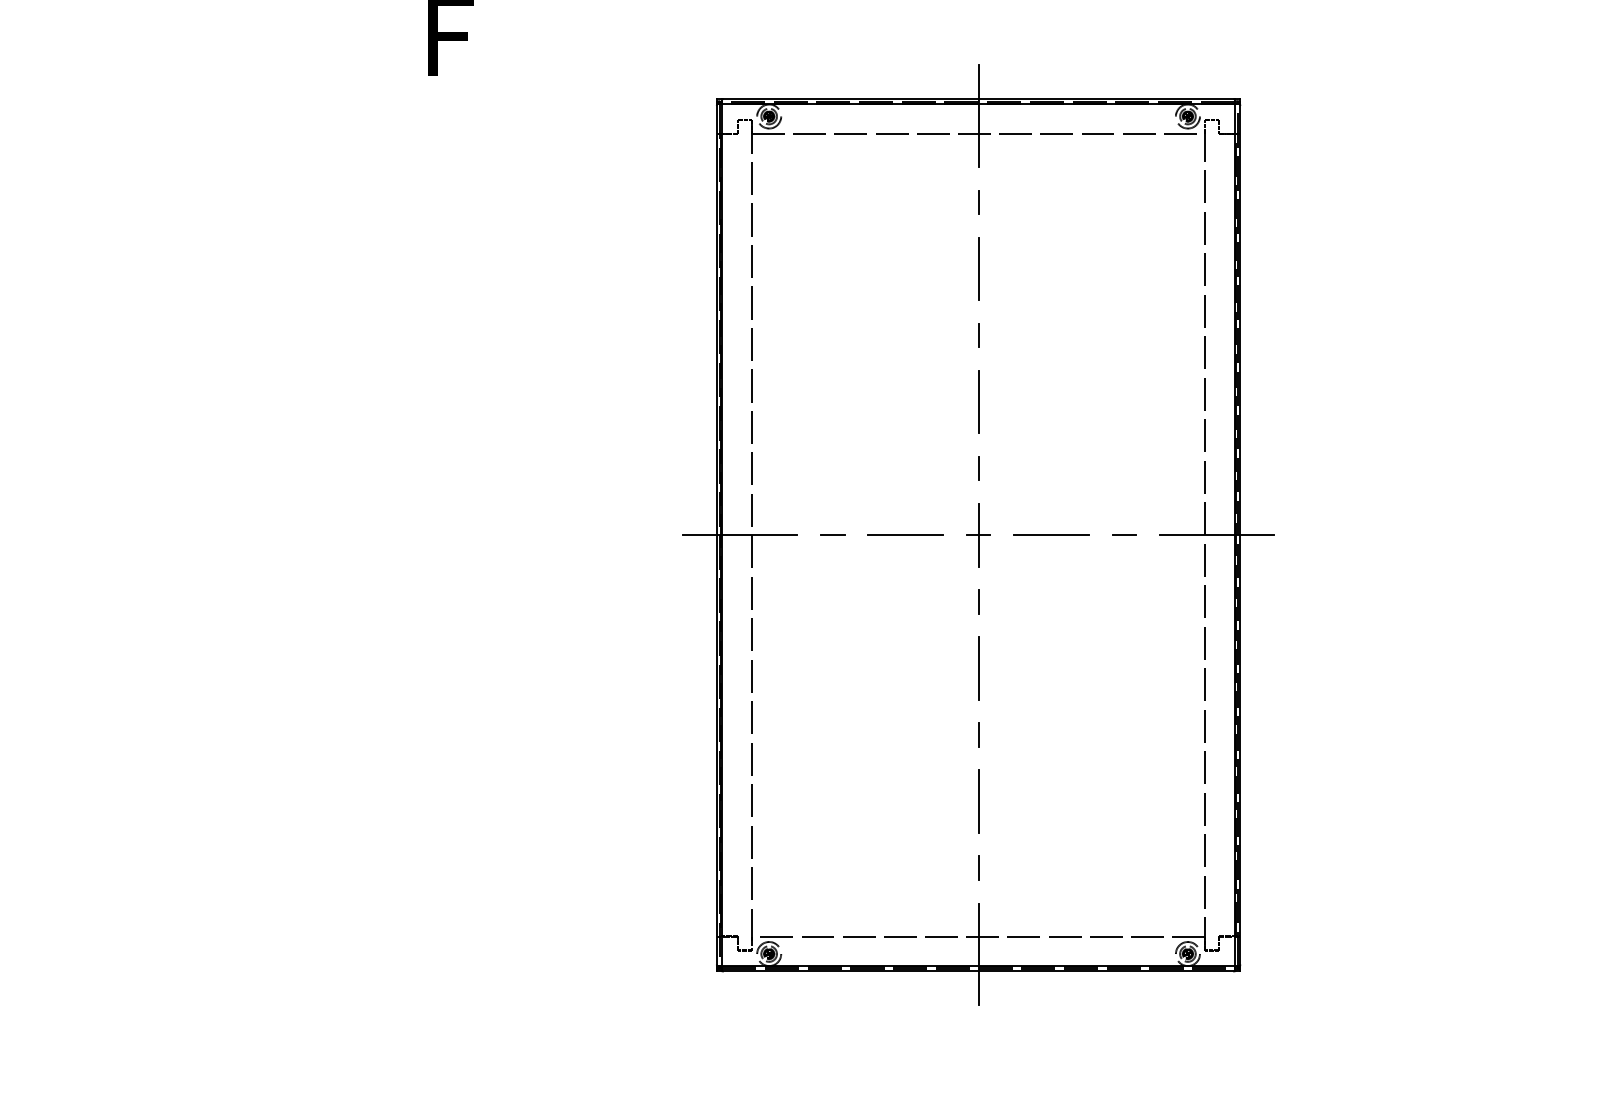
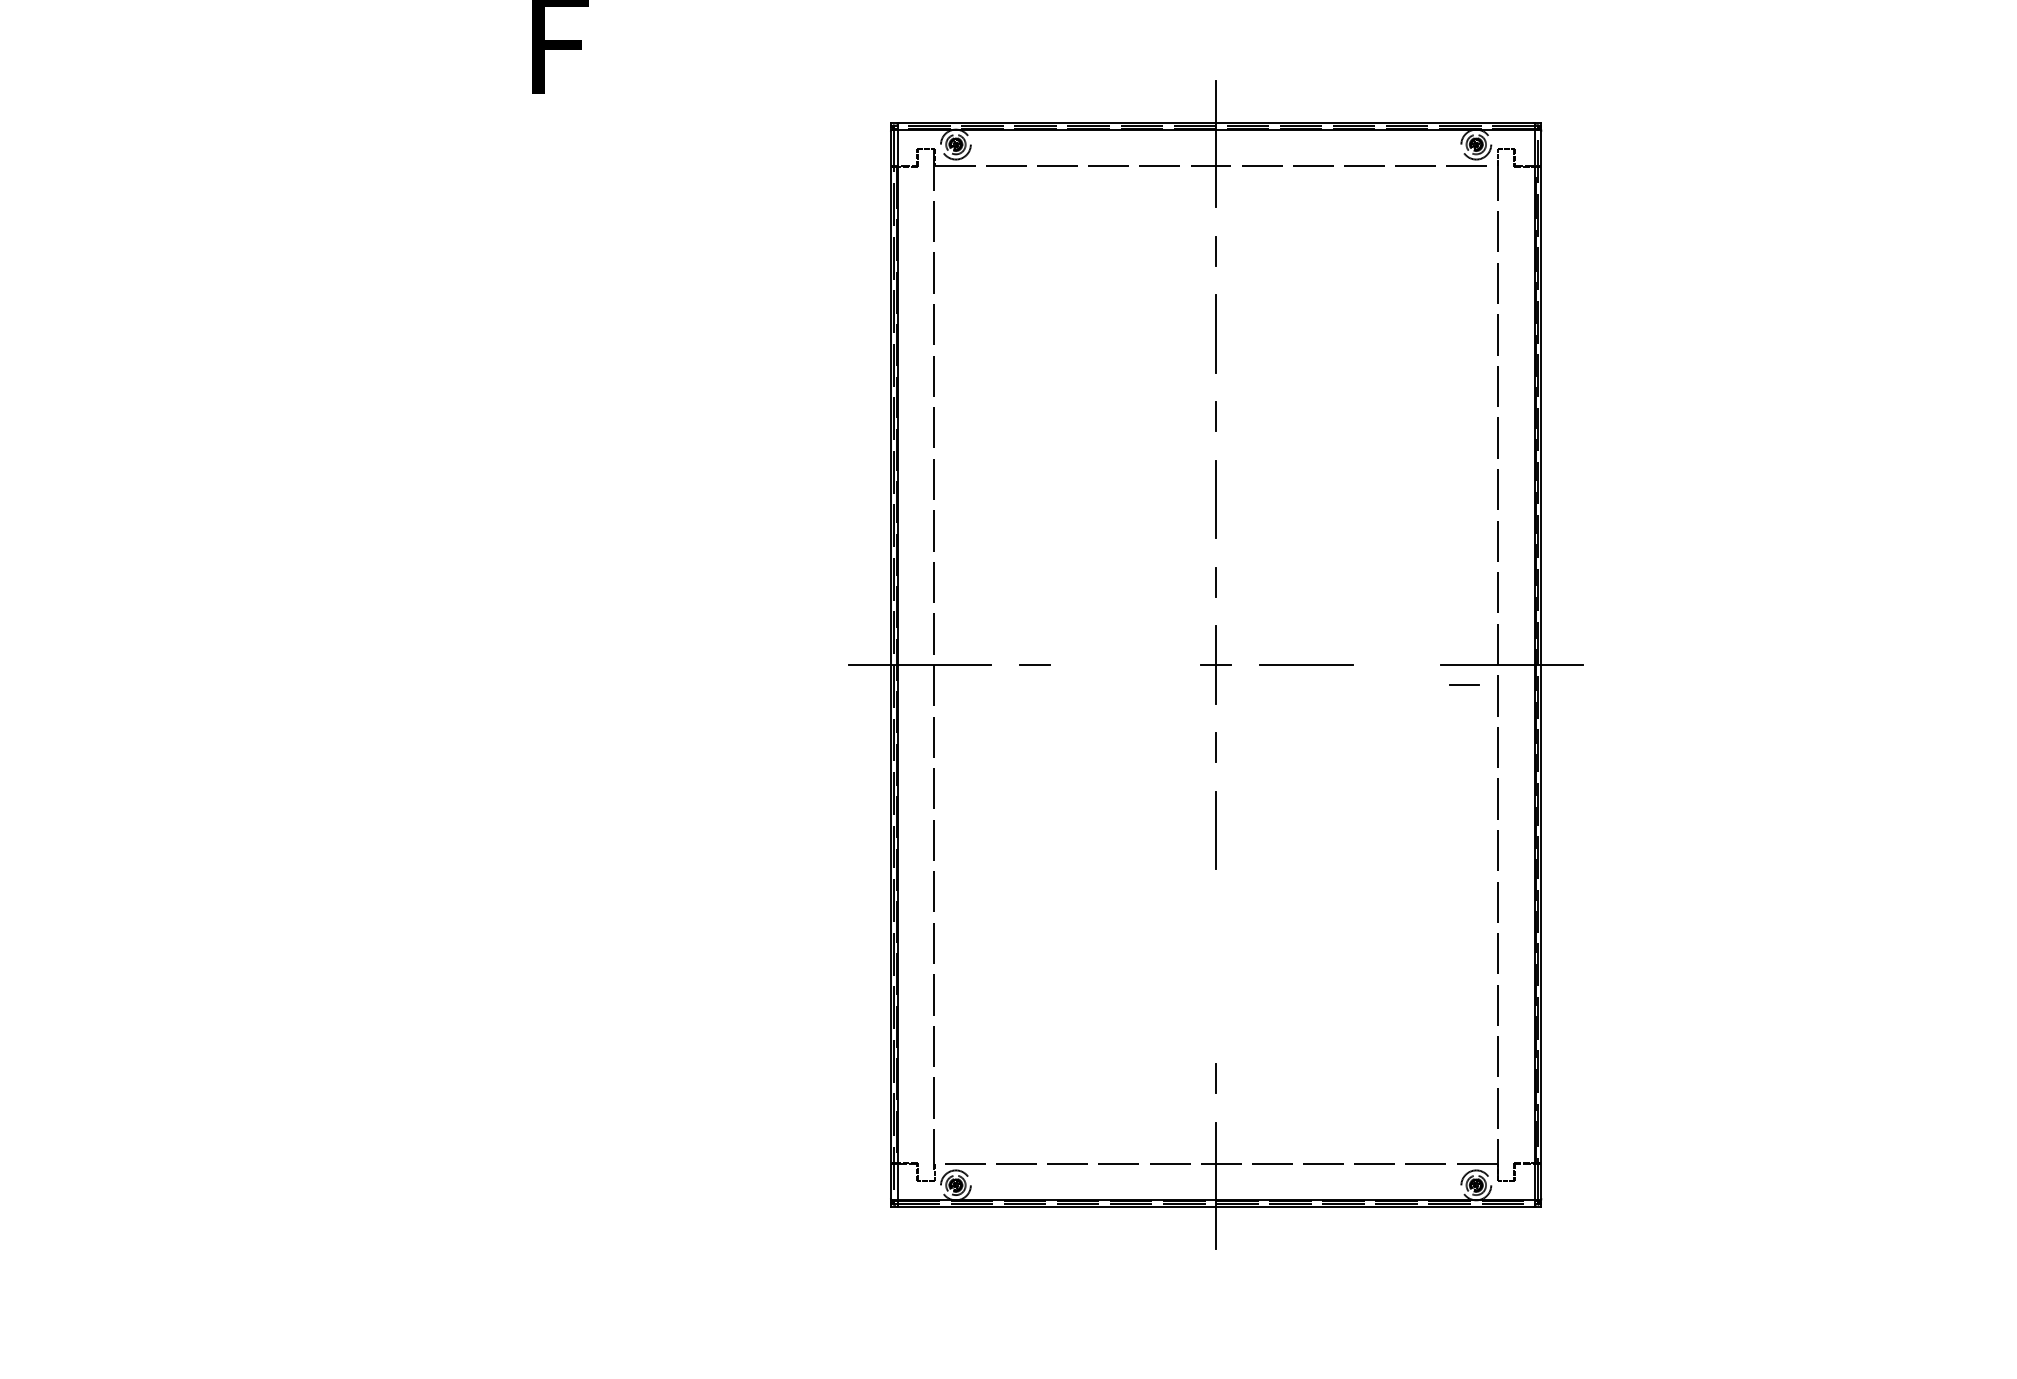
line: (905, 534) -> (1125, 664), removed
line: (1124, 534) -> (1464, 684), moved
line: (978, 734) -> (1216, 912), removed
line: (978, 801) -> (1215, 995), removed

